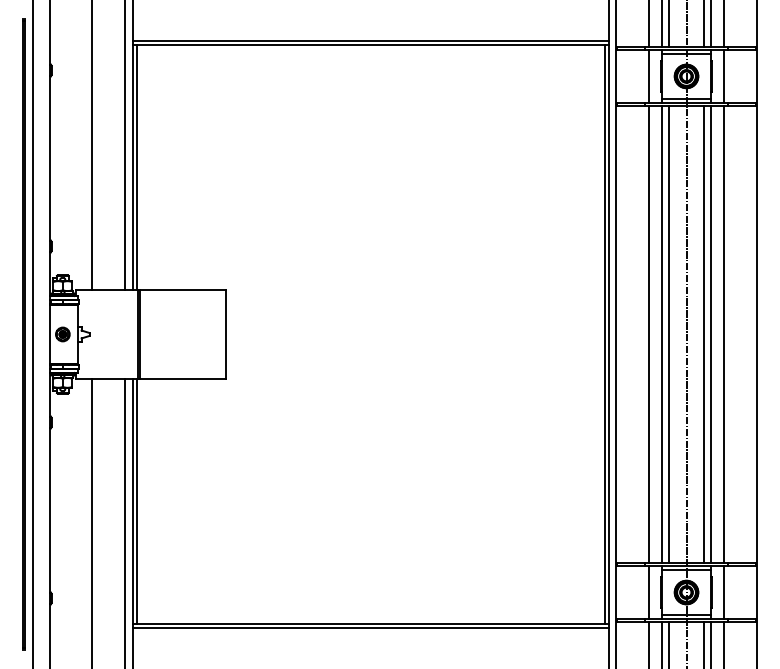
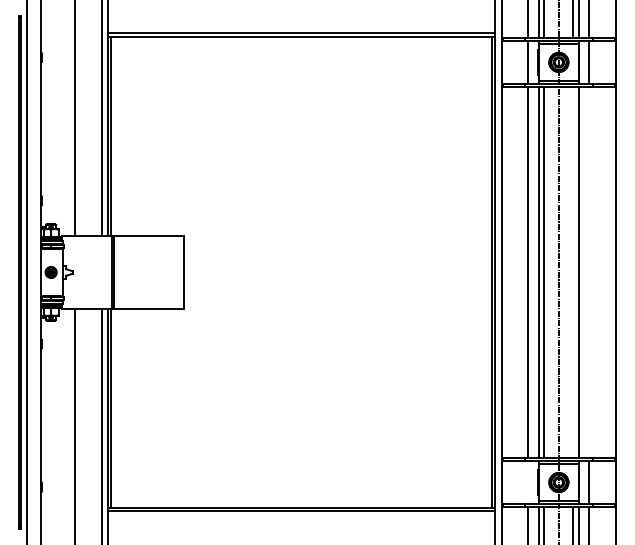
line: (704, 334) -> (573, 272), removed
line: (724, 334) -> (589, 272), removed
line: (649, 592) -> (528, 482), removed

